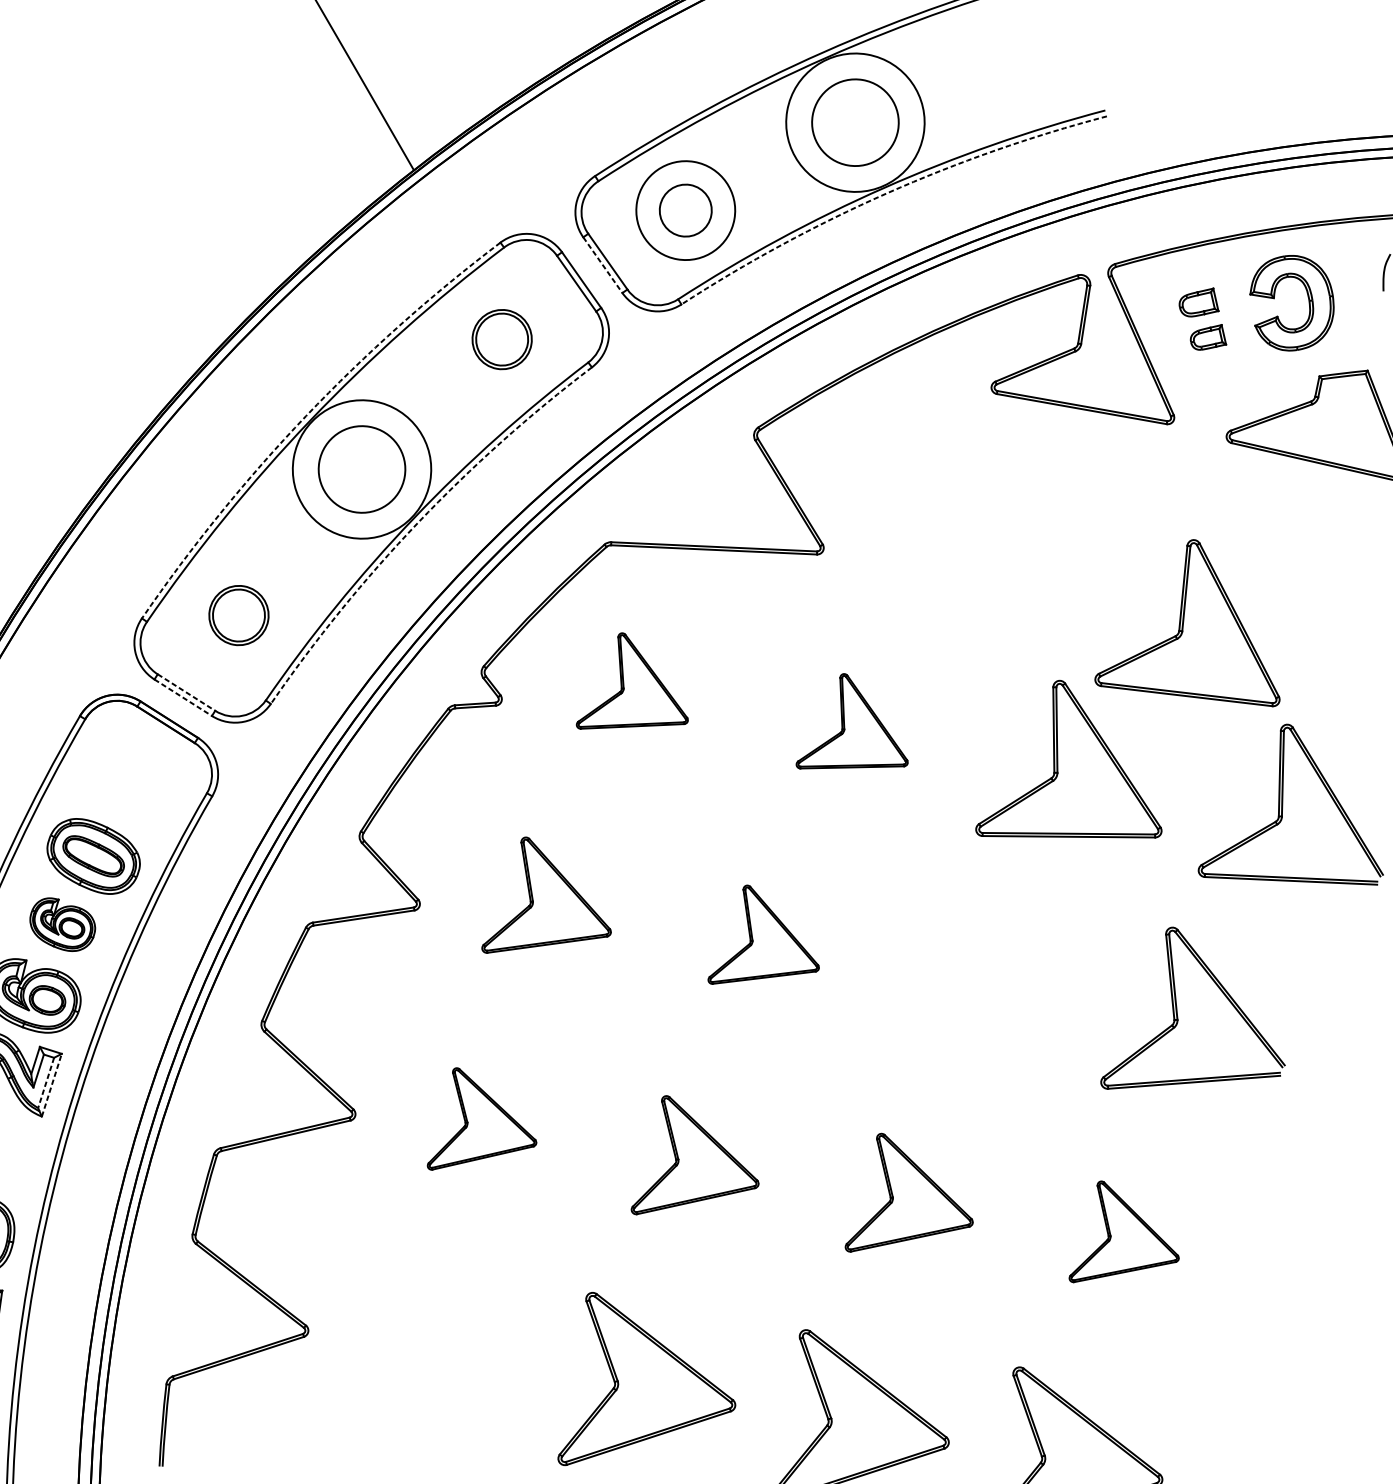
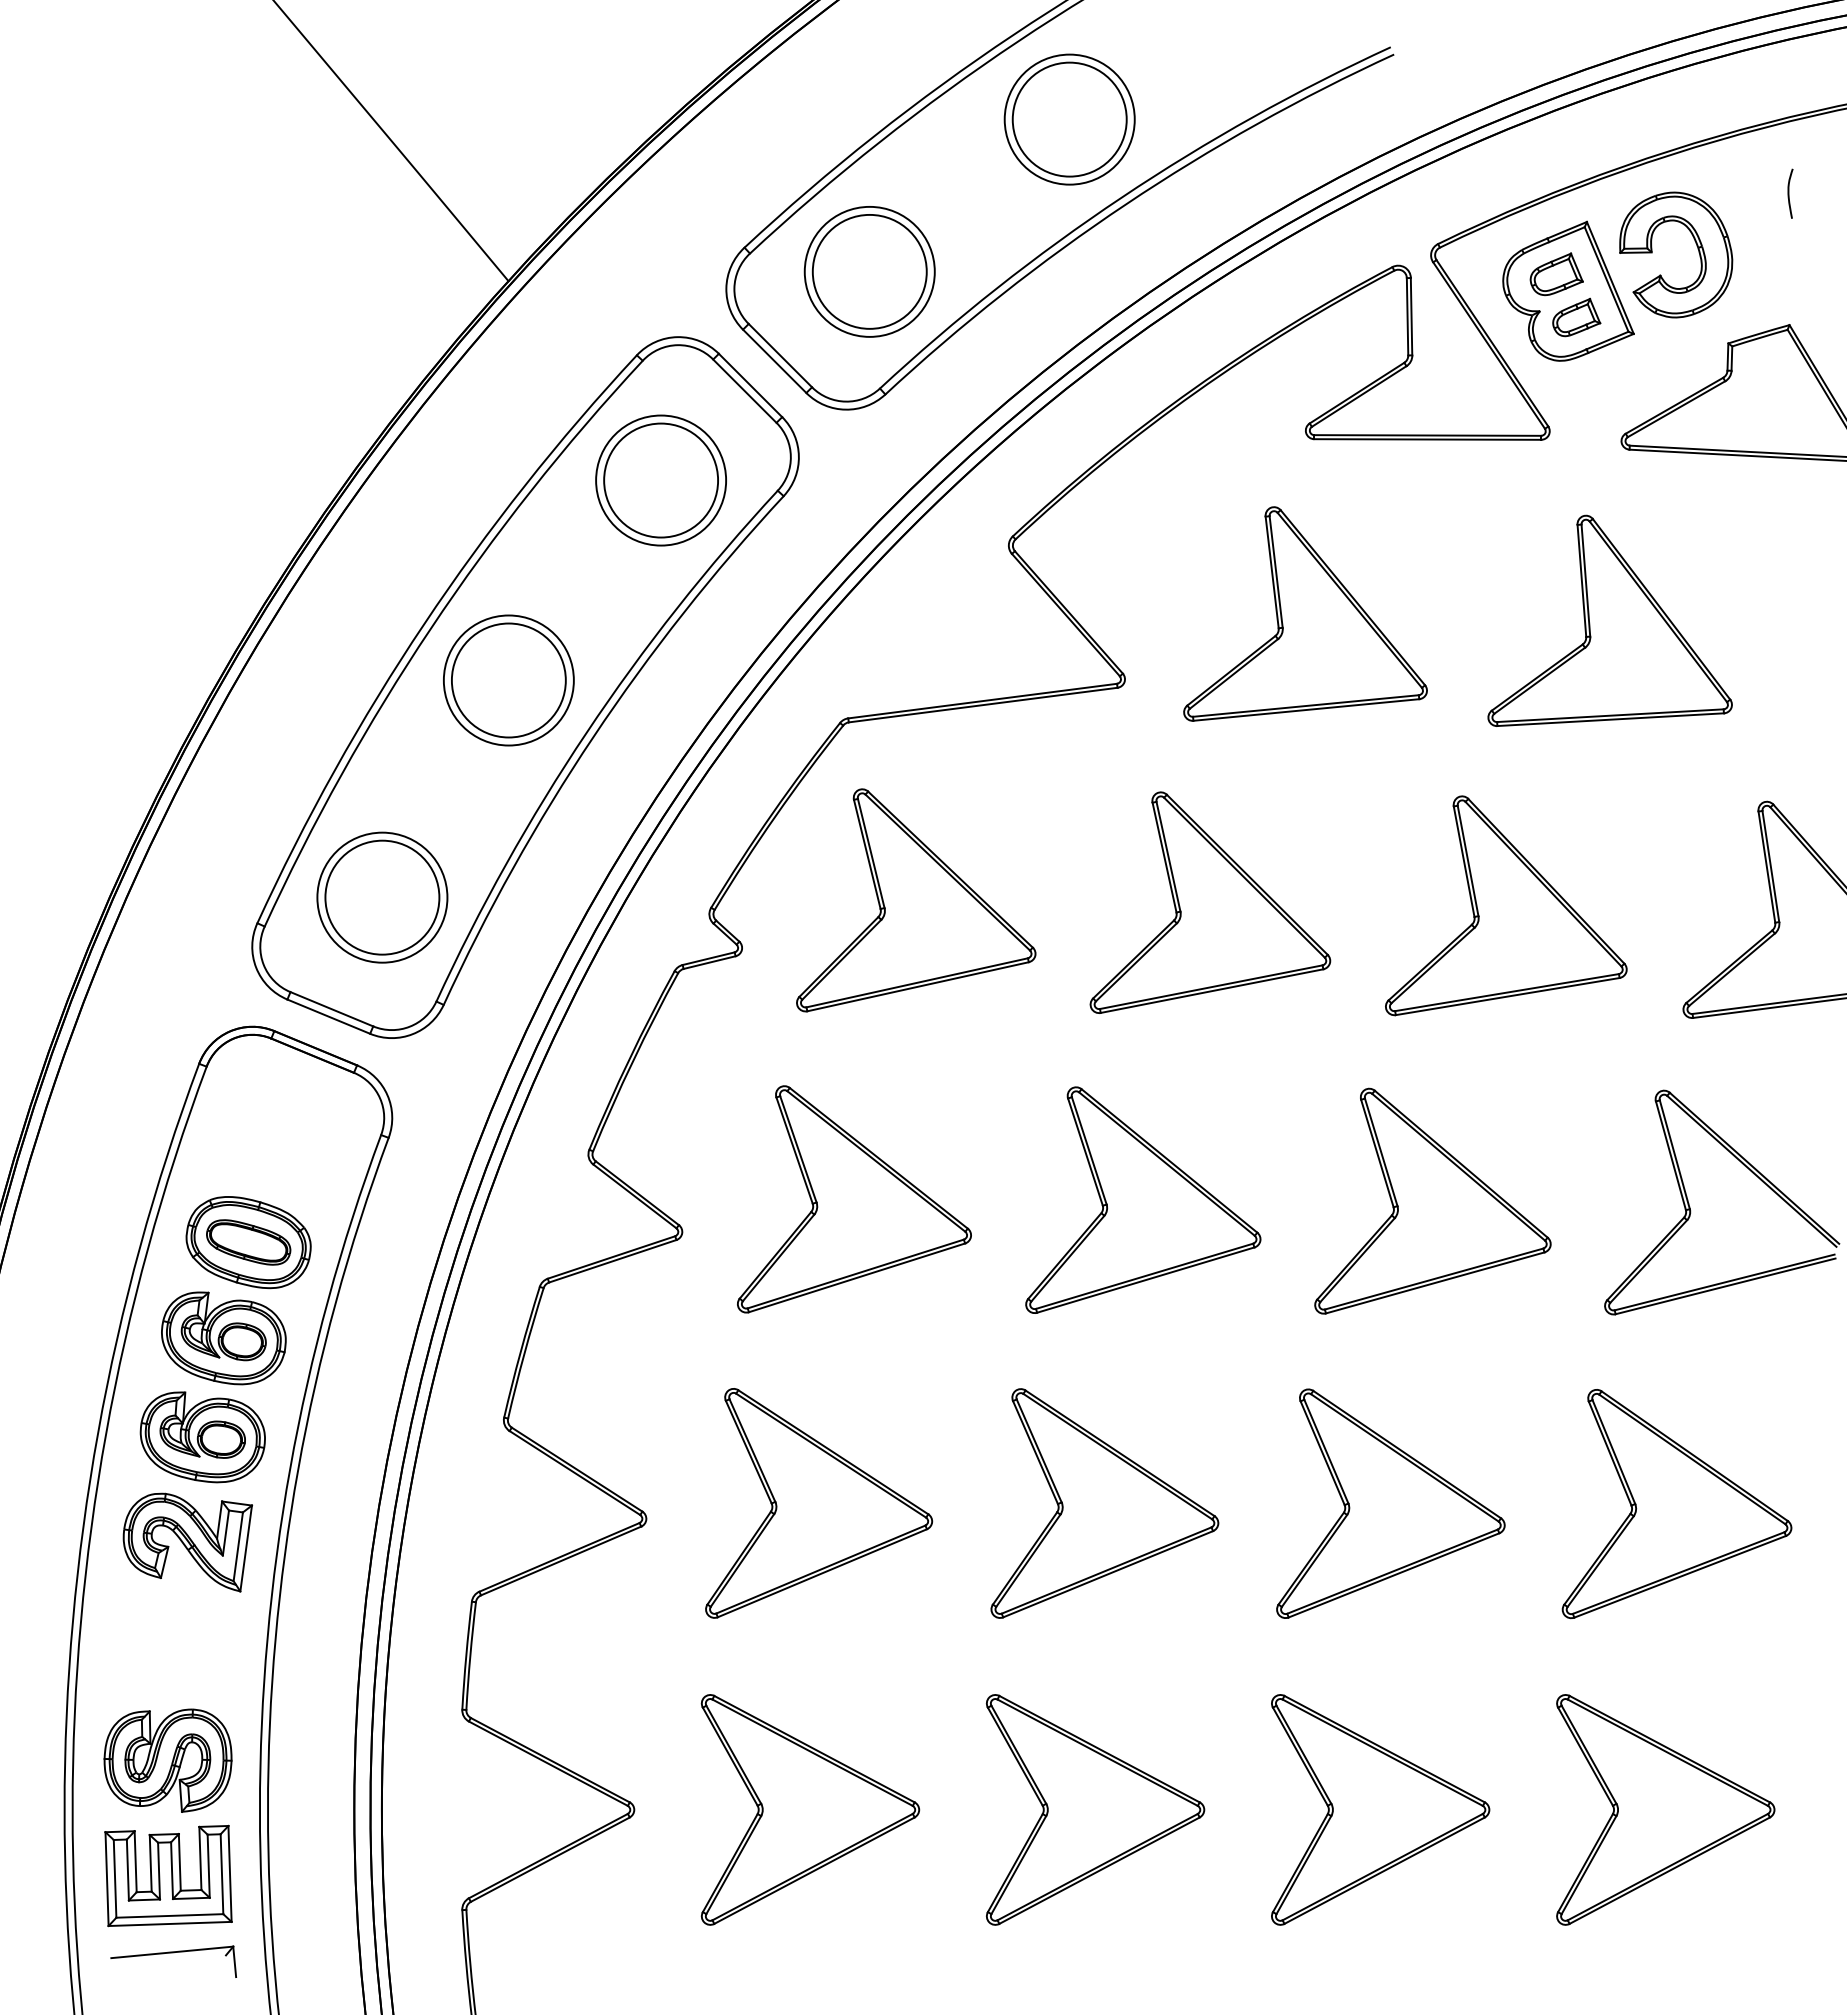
circle: (855, 122) -> (1069, 119), size x0.71
arc: (886, 193) -> (1126, 204), dashed -> solid
circle: (685, 210) -> (869, 271), size x1.67
line: (602, 265) -> (774, 361), dashed -> solid
part: (1206, 315) -> (1568, 290), added
part: (501, 339) -> (660, 480), size x1.67
arc: (306, 416) -> (424, 624), dashed -> solid
circle: (361, 469) -> (508, 680), size x0.71
arc: (417, 523) -> (593, 737), dashed -> solid
part: (967, 523) -> (1305, 613), added
part: (239, 615) -> (382, 897), size x1.67
part: (1198, 621) -> (1609, 620), moved
part: (638, 687) -> (916, 900), size x1.67
line: (186, 692) -> (331, 1009), dashed -> solid
line: (183, 697) -> (328, 1016), dashed -> solid
part: (858, 727) -> (1210, 902), size x1.67
part: (553, 903) -> (854, 1199), size x1.43
part: (62, 925) -> (223, 1338), size x1.43
part: (769, 941) -> (1143, 1199), size x1.67
part: (985, 979) -> (1432, 1200), added
line: (46, 1082) -> (238, 1546), dashed -> solid
line: (52, 1084) -> (246, 1547), dashed -> solid
part: (487, 1126) -> (819, 1503), size x1.67
part: (700, 1163) -> (1104, 1503), size x1.43
part: (914, 1201) -> (1390, 1503), size x1.43
part: (1128, 1239) -> (1676, 1504), size x1.67
part: (440, 1354) -> (810, 1809), added

